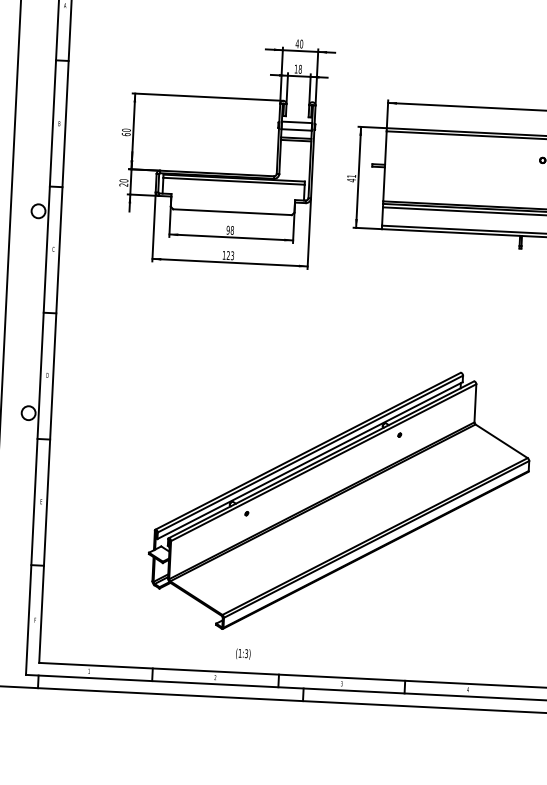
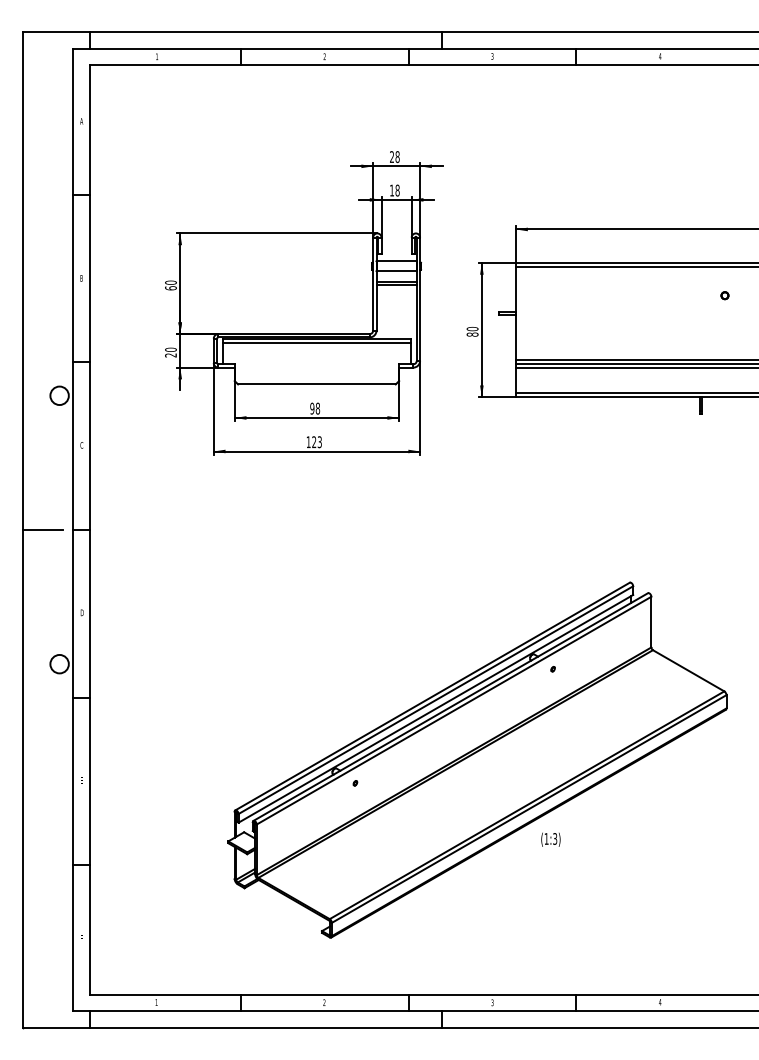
text: (299, 43) -> (394, 156), 40 -> 28
text: (351, 178) -> (472, 331), 41 -> 80
line: (20, 312) -> (42, 530), added
text: (243, 653) -> (550, 839), moved

